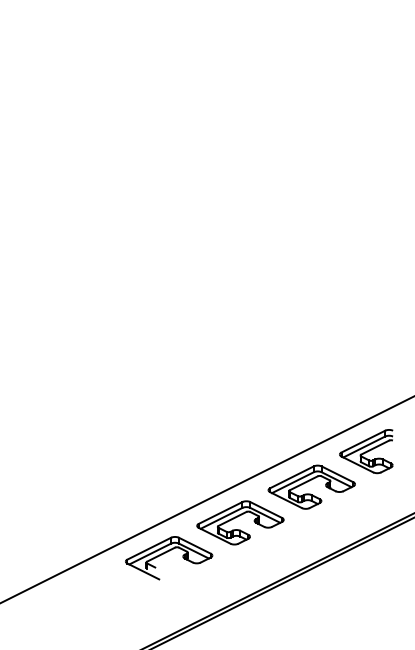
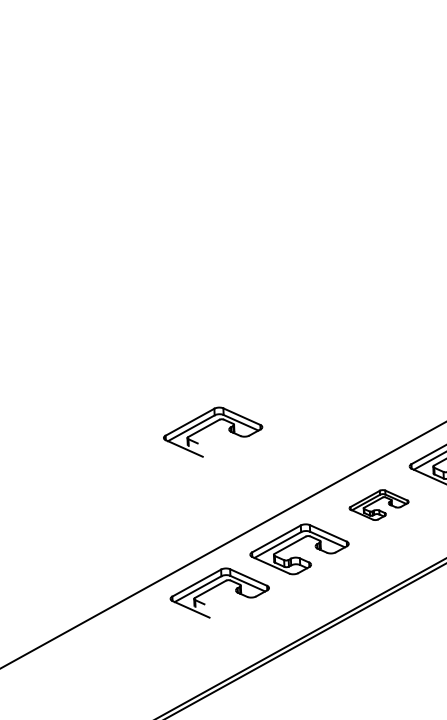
part: (167, 411) -> (210, 425), added
part: (311, 486) -> (378, 504), size x0.6

